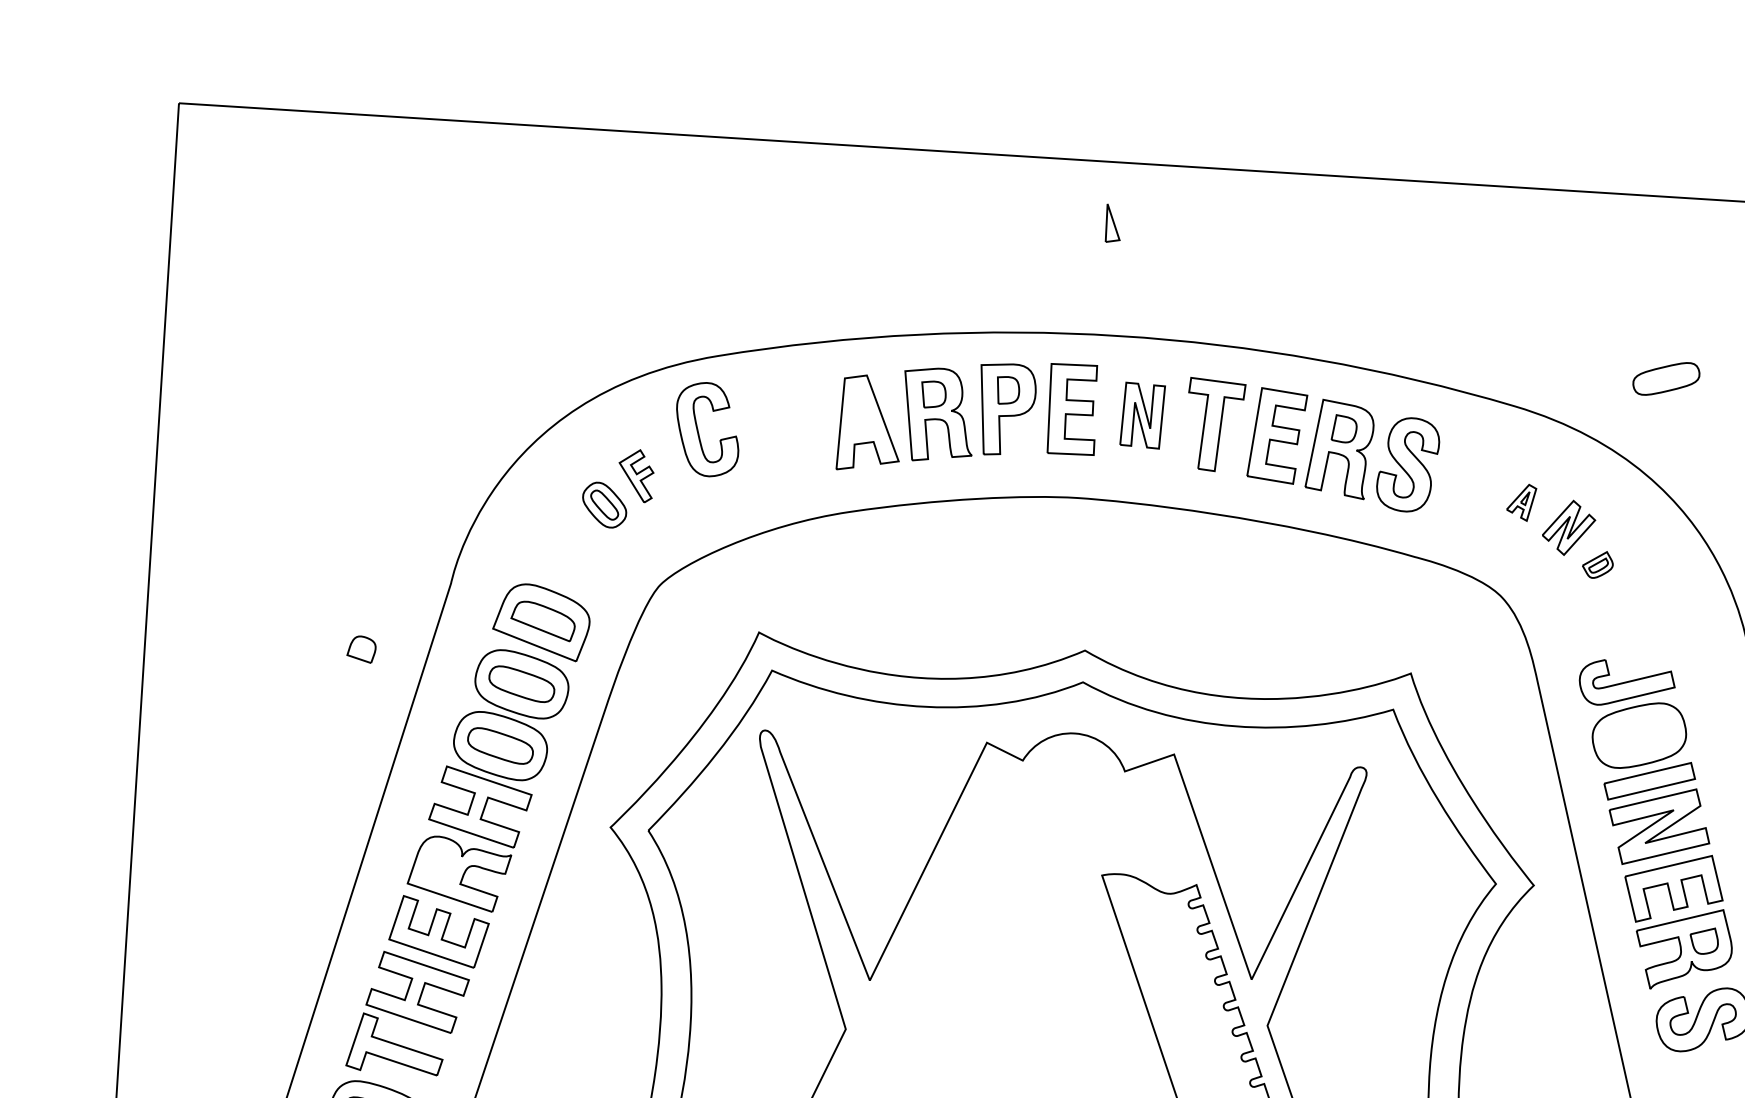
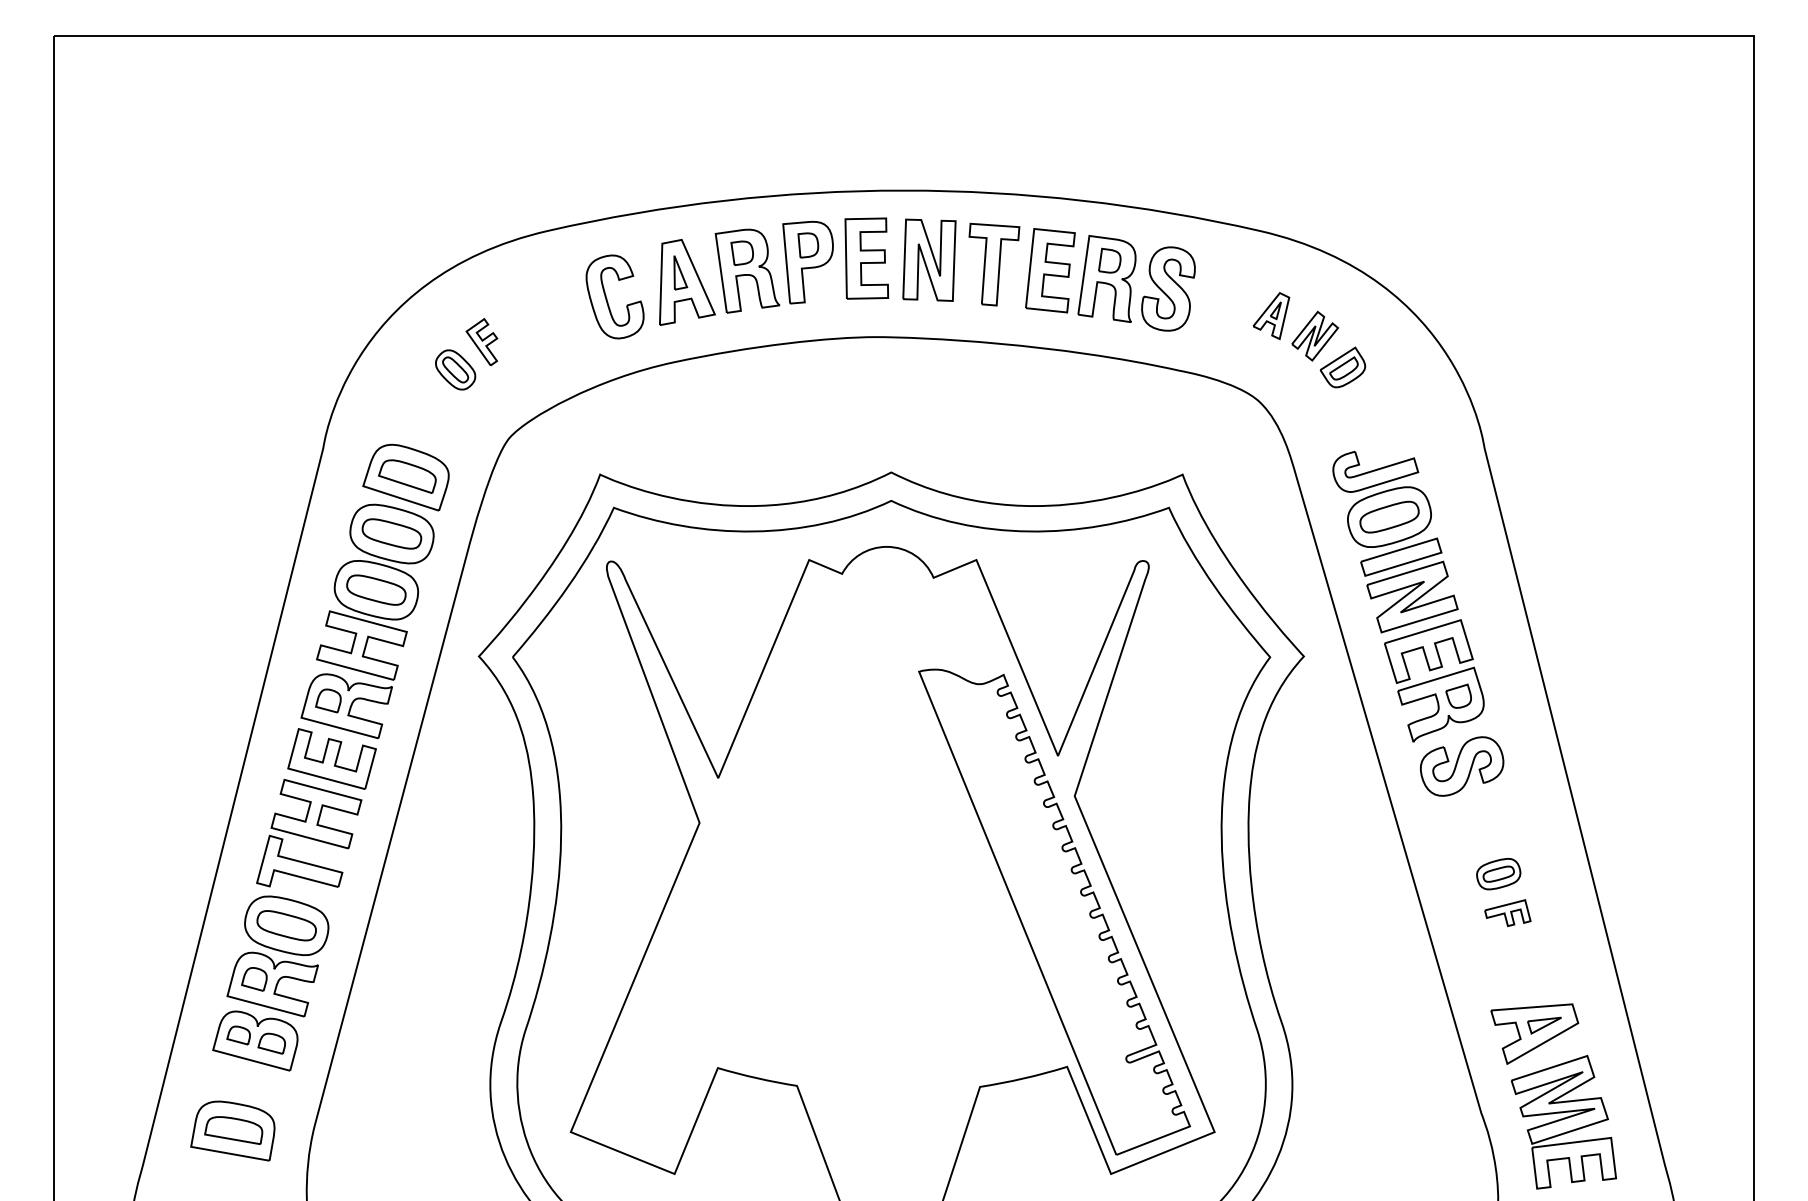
part: (1113, 223) -> (680, 272), moved
part: (1666, 378) -> (1389, 516), moved
part: (1142, 414) -> (929, 259), size x1.43
part: (699, 430) -> (607, 298), moved
part: (1521, 502) -> (1271, 316), size x1.43
part: (1597, 564) -> (1342, 367), size x1.67
part: (361, 648) -> (328, 700), moved

